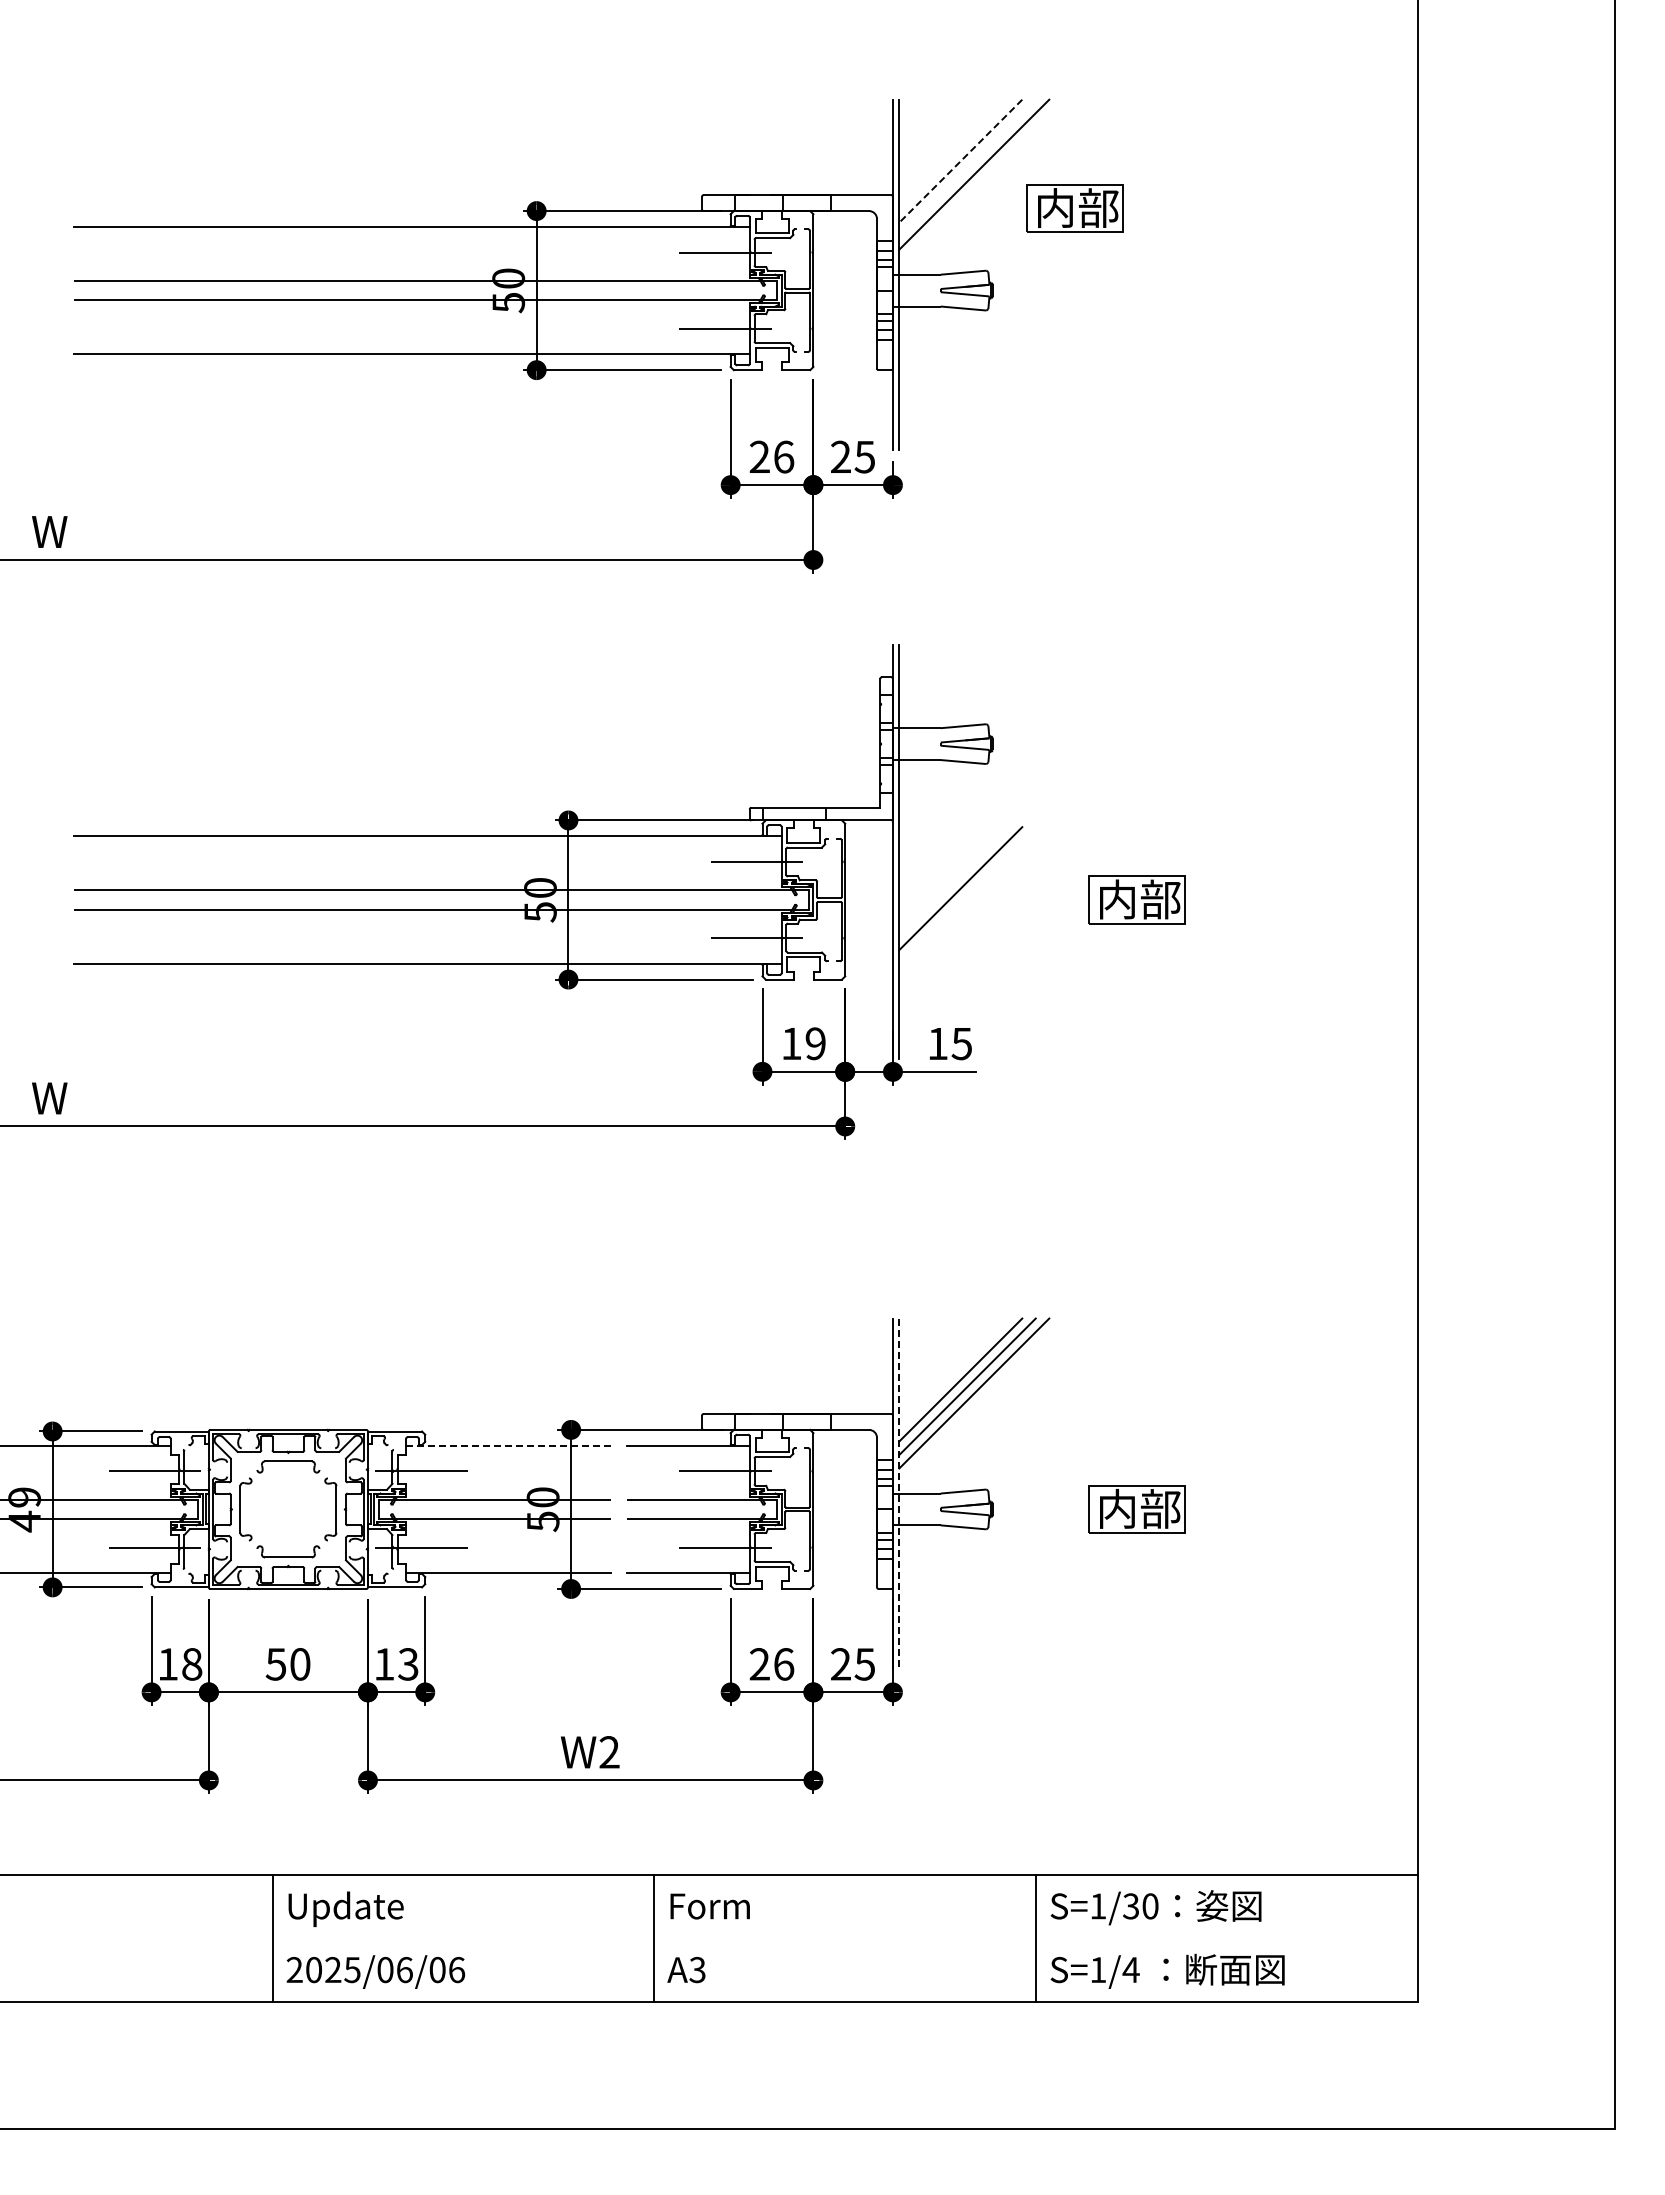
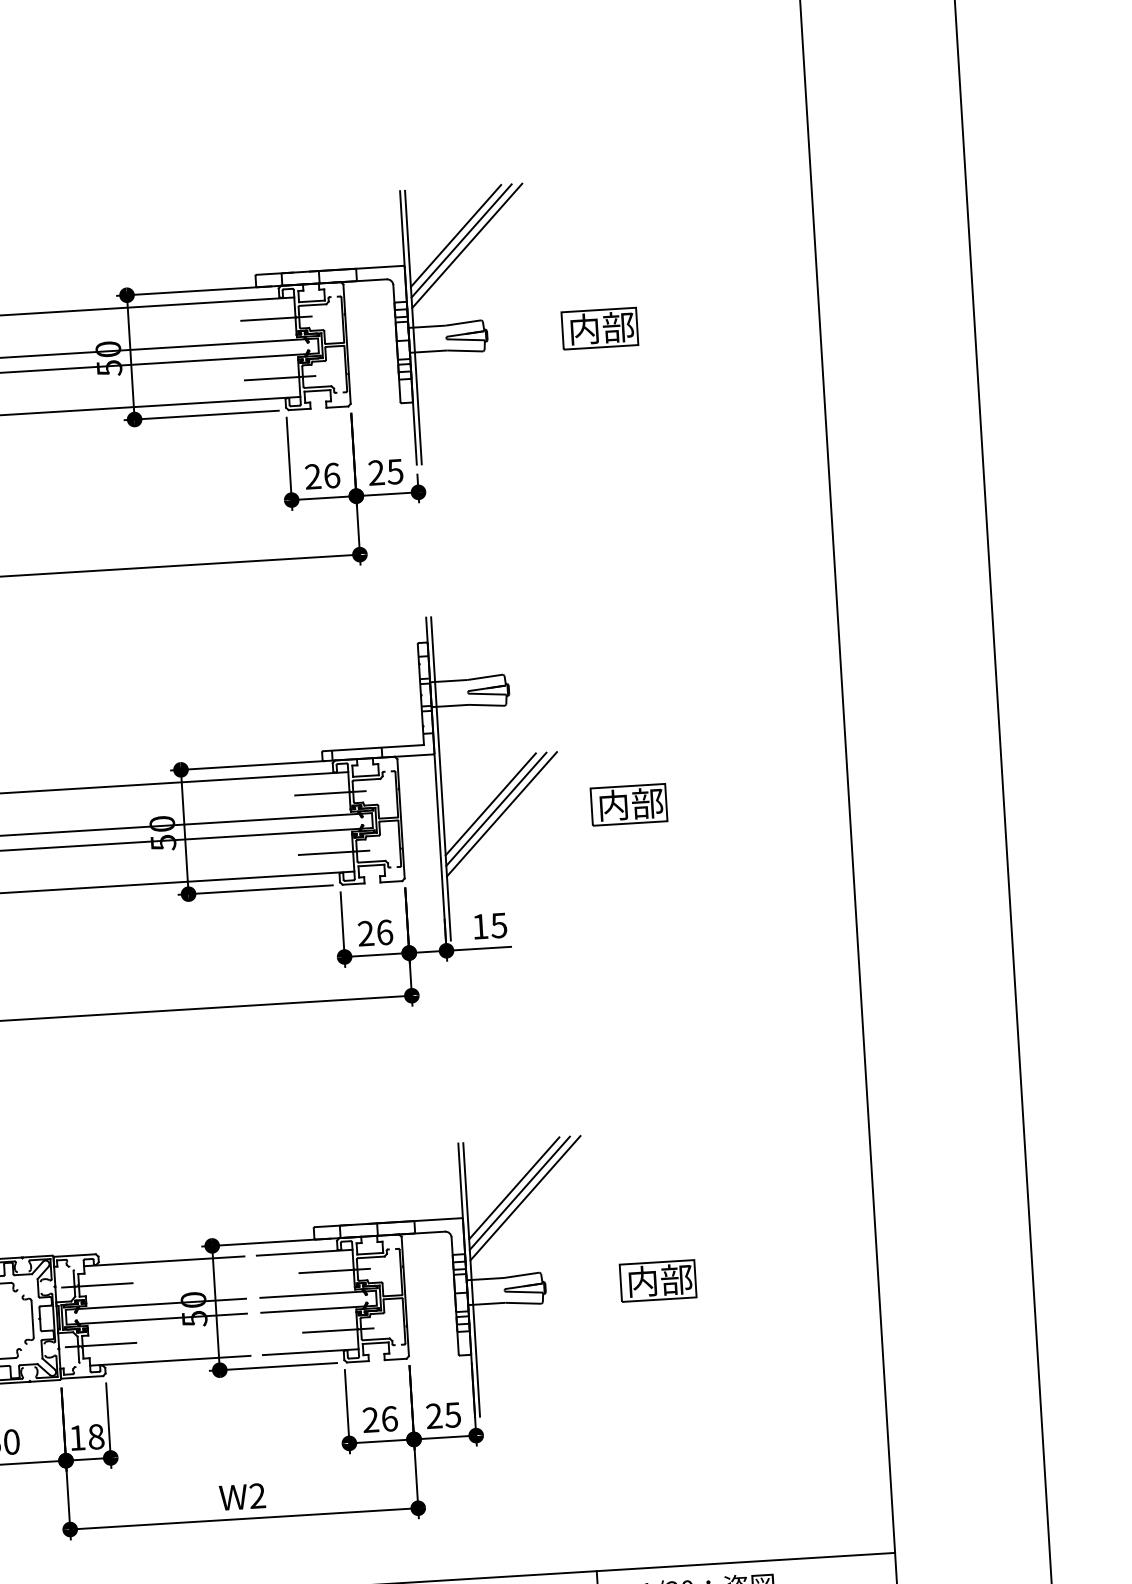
line: (960, 161) -> (455, 236), dashed -> solid
line: (967, 167) -> (461, 240), added
part: (1074, 208) -> (599, 328), moved
line: (967, 895) -> (496, 809), added
line: (974, 902) -> (502, 814), added
text: (803, 1043) -> (375, 932), 19 -> 26
line: (508, 1445) -> (164, 1261), dashed -> solid
line: (899, 1493) -> (471, 1279), dashed -> solid
text: (408, 1664) -> (96, 1436), 13 -> 18

